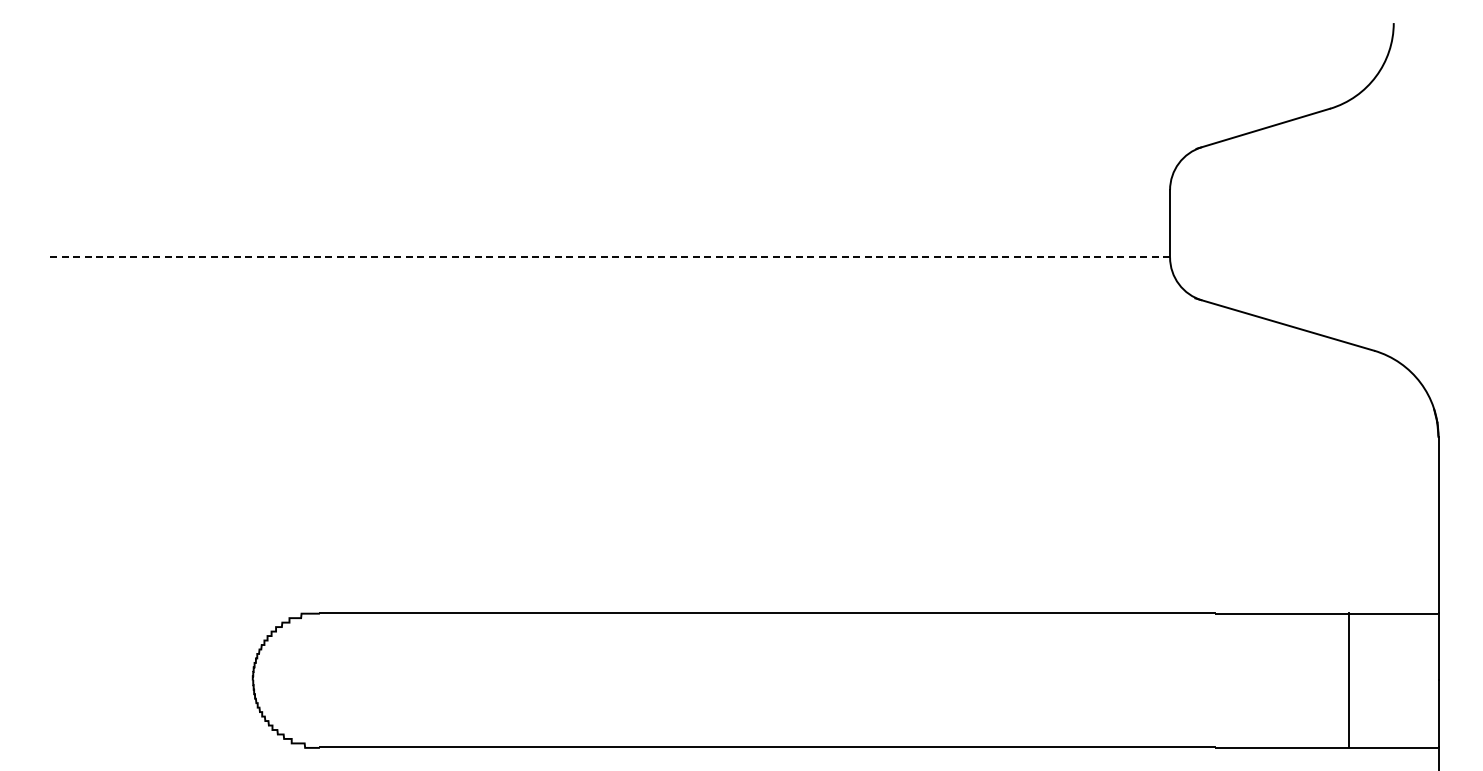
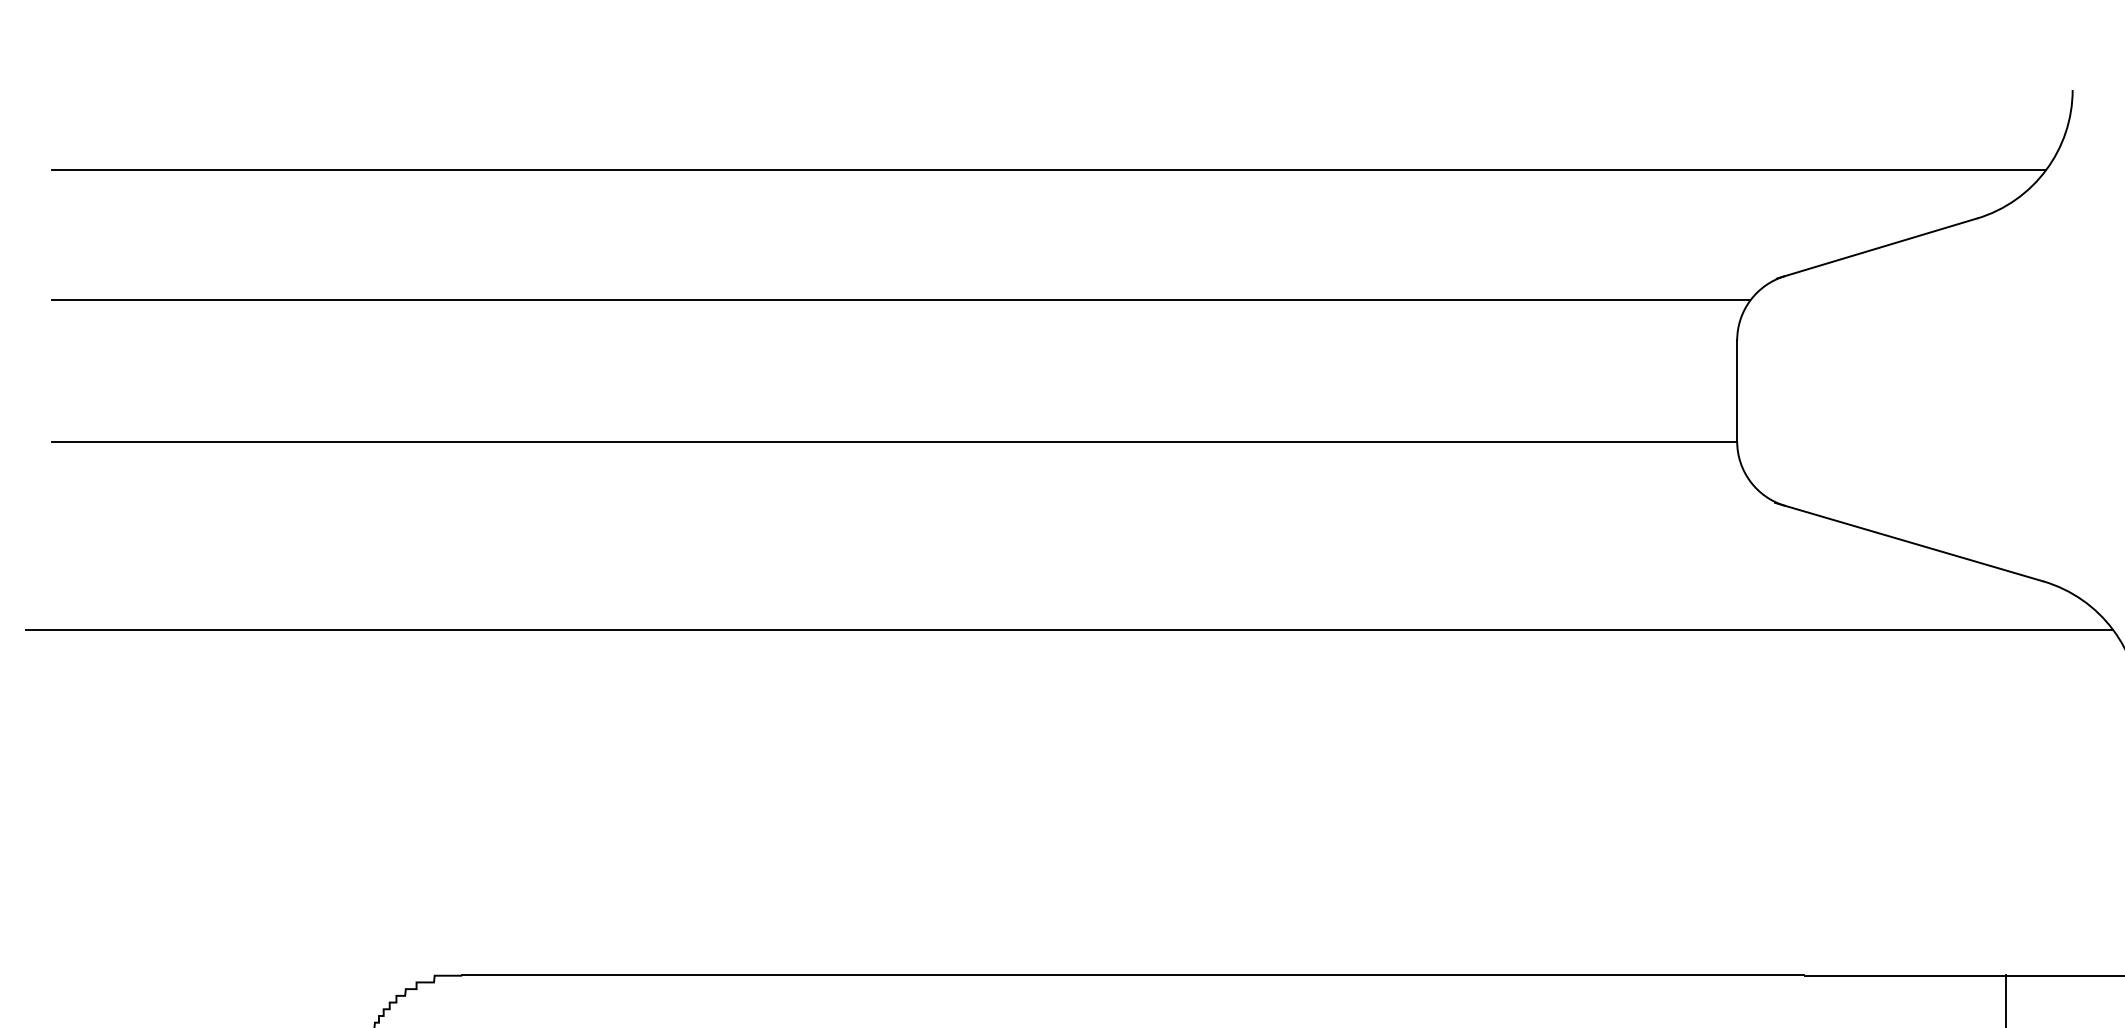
line: (711, 76) -> (1049, 170), added
line: (612, 163) -> (900, 300), added
line: (608, 257) -> (894, 441), dashed -> solid
line: (724, 382) -> (1068, 629), added

